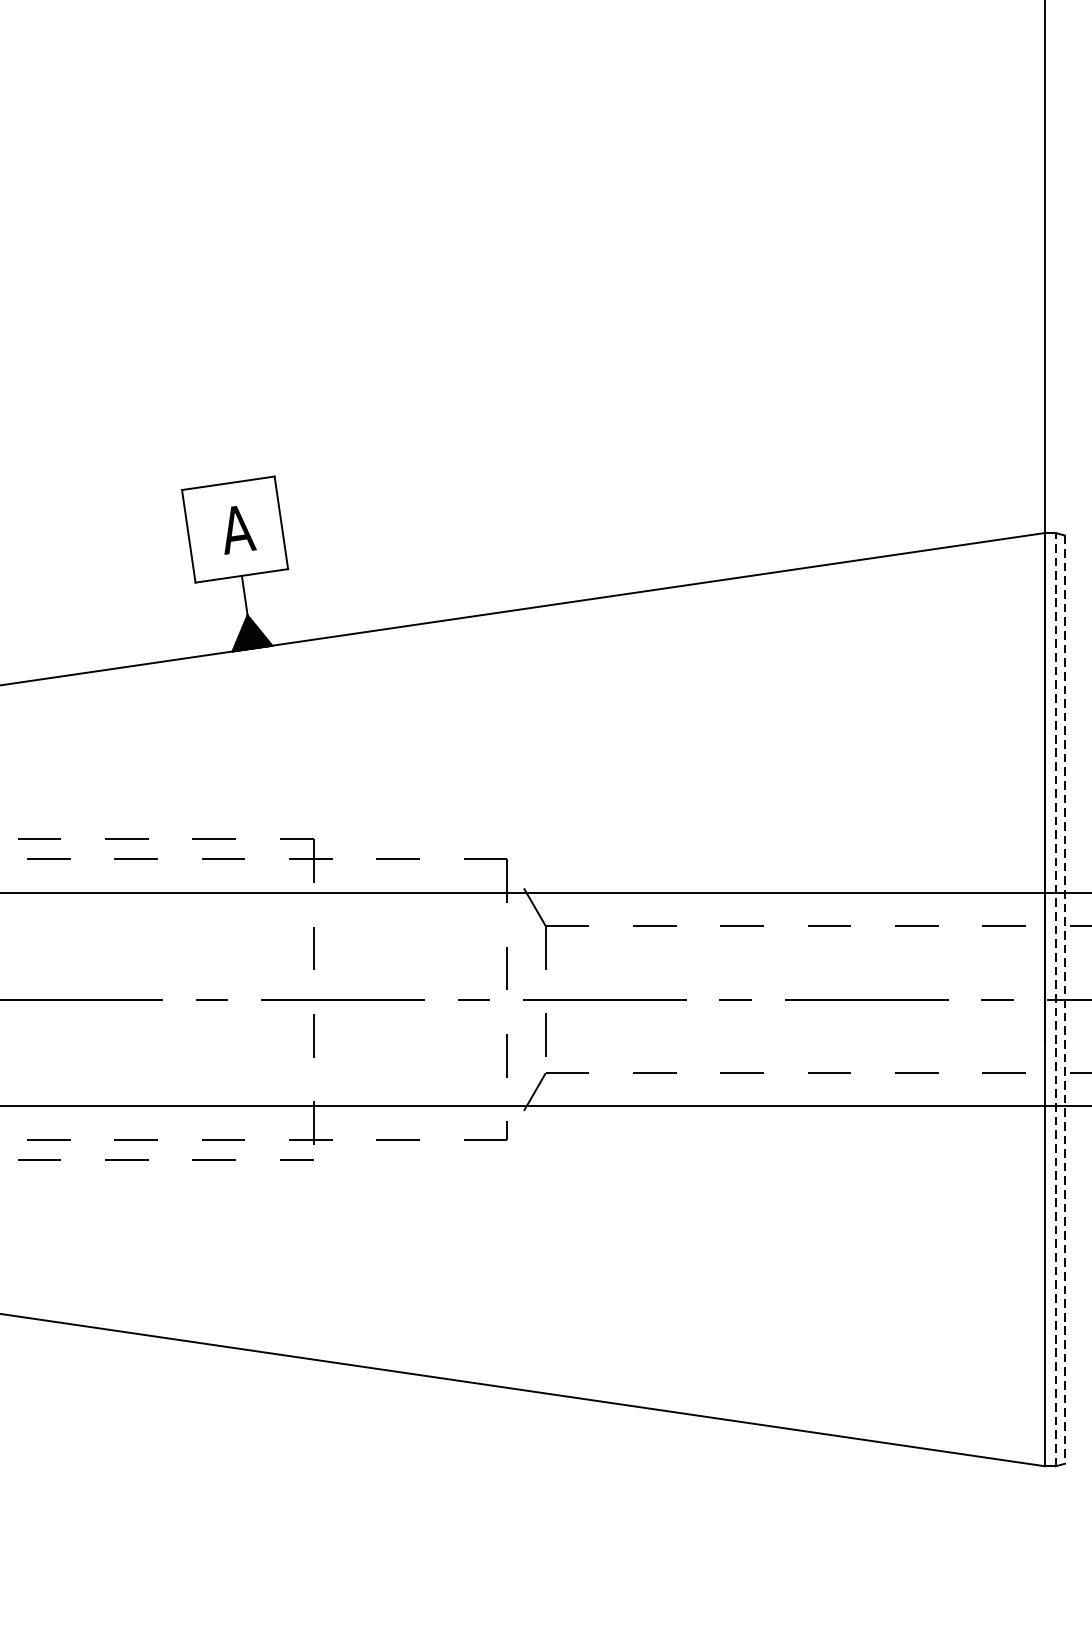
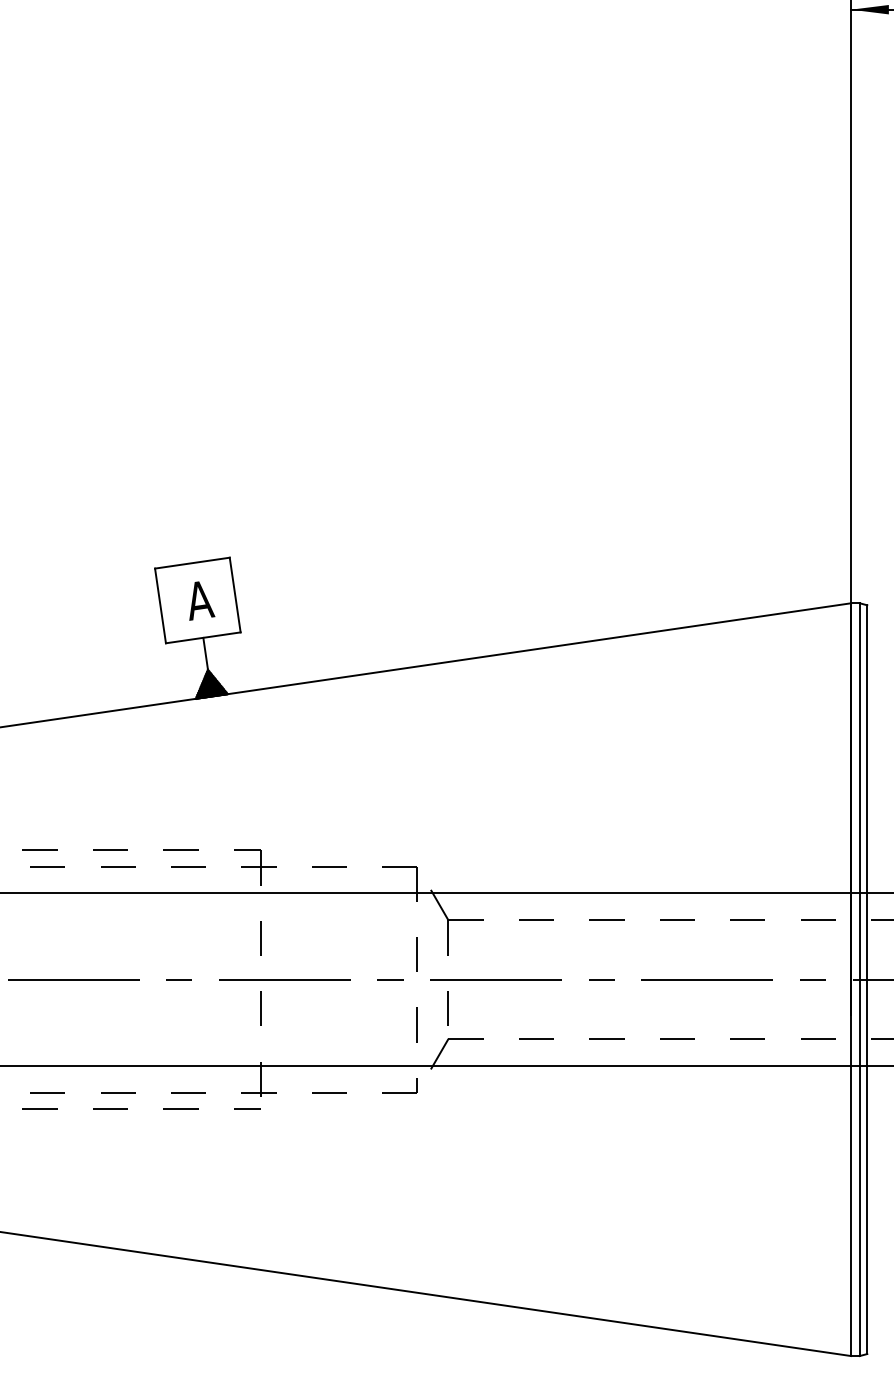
line: (1055, 999) -> (859, 979), dashed -> solid
line: (1065, 1000) -> (867, 980), dashed -> solid

